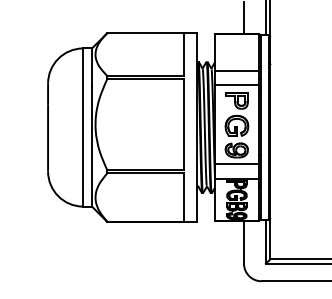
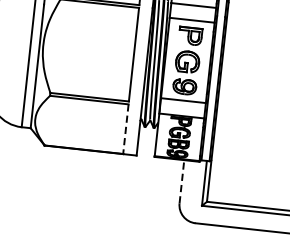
line: (184, 198) -> (126, 130), solid -> dashed
line: (244, 242) -> (182, 181), solid -> dashed

